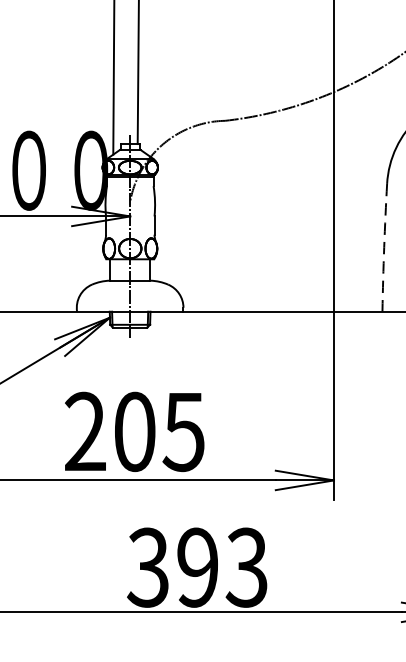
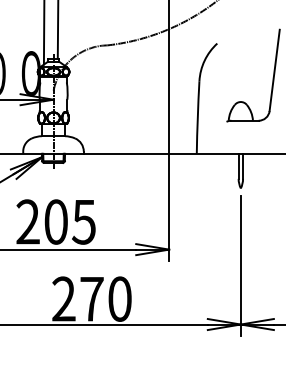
arc: (383, 247) -> (197, 117), dashed -> solid
text: (197, 566) -> (91, 298), 393 -> 270

